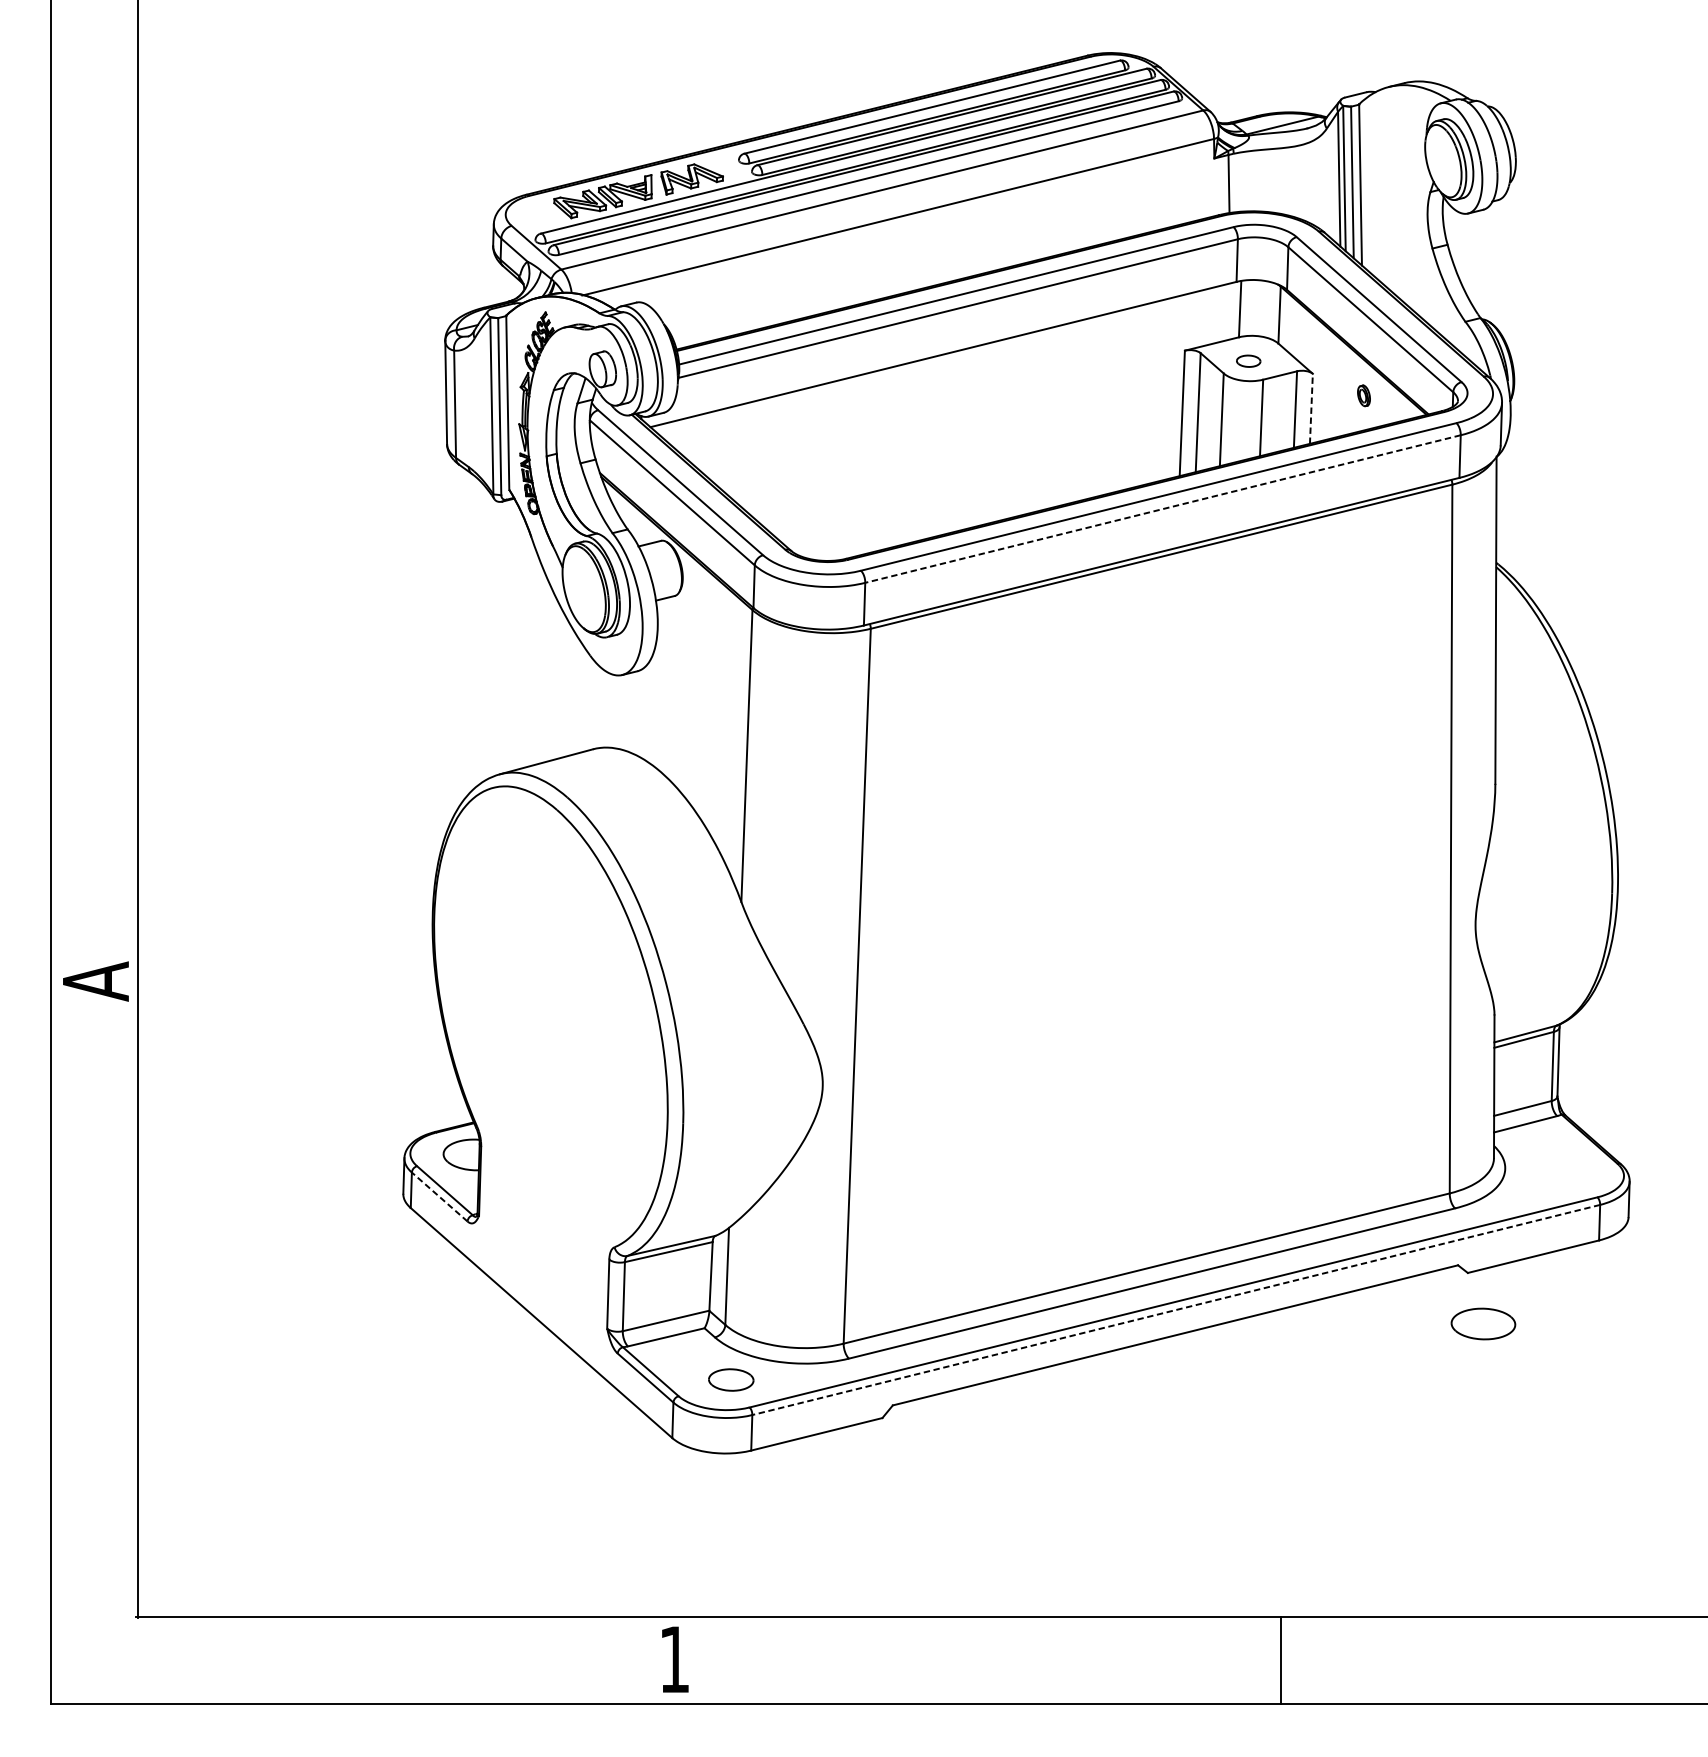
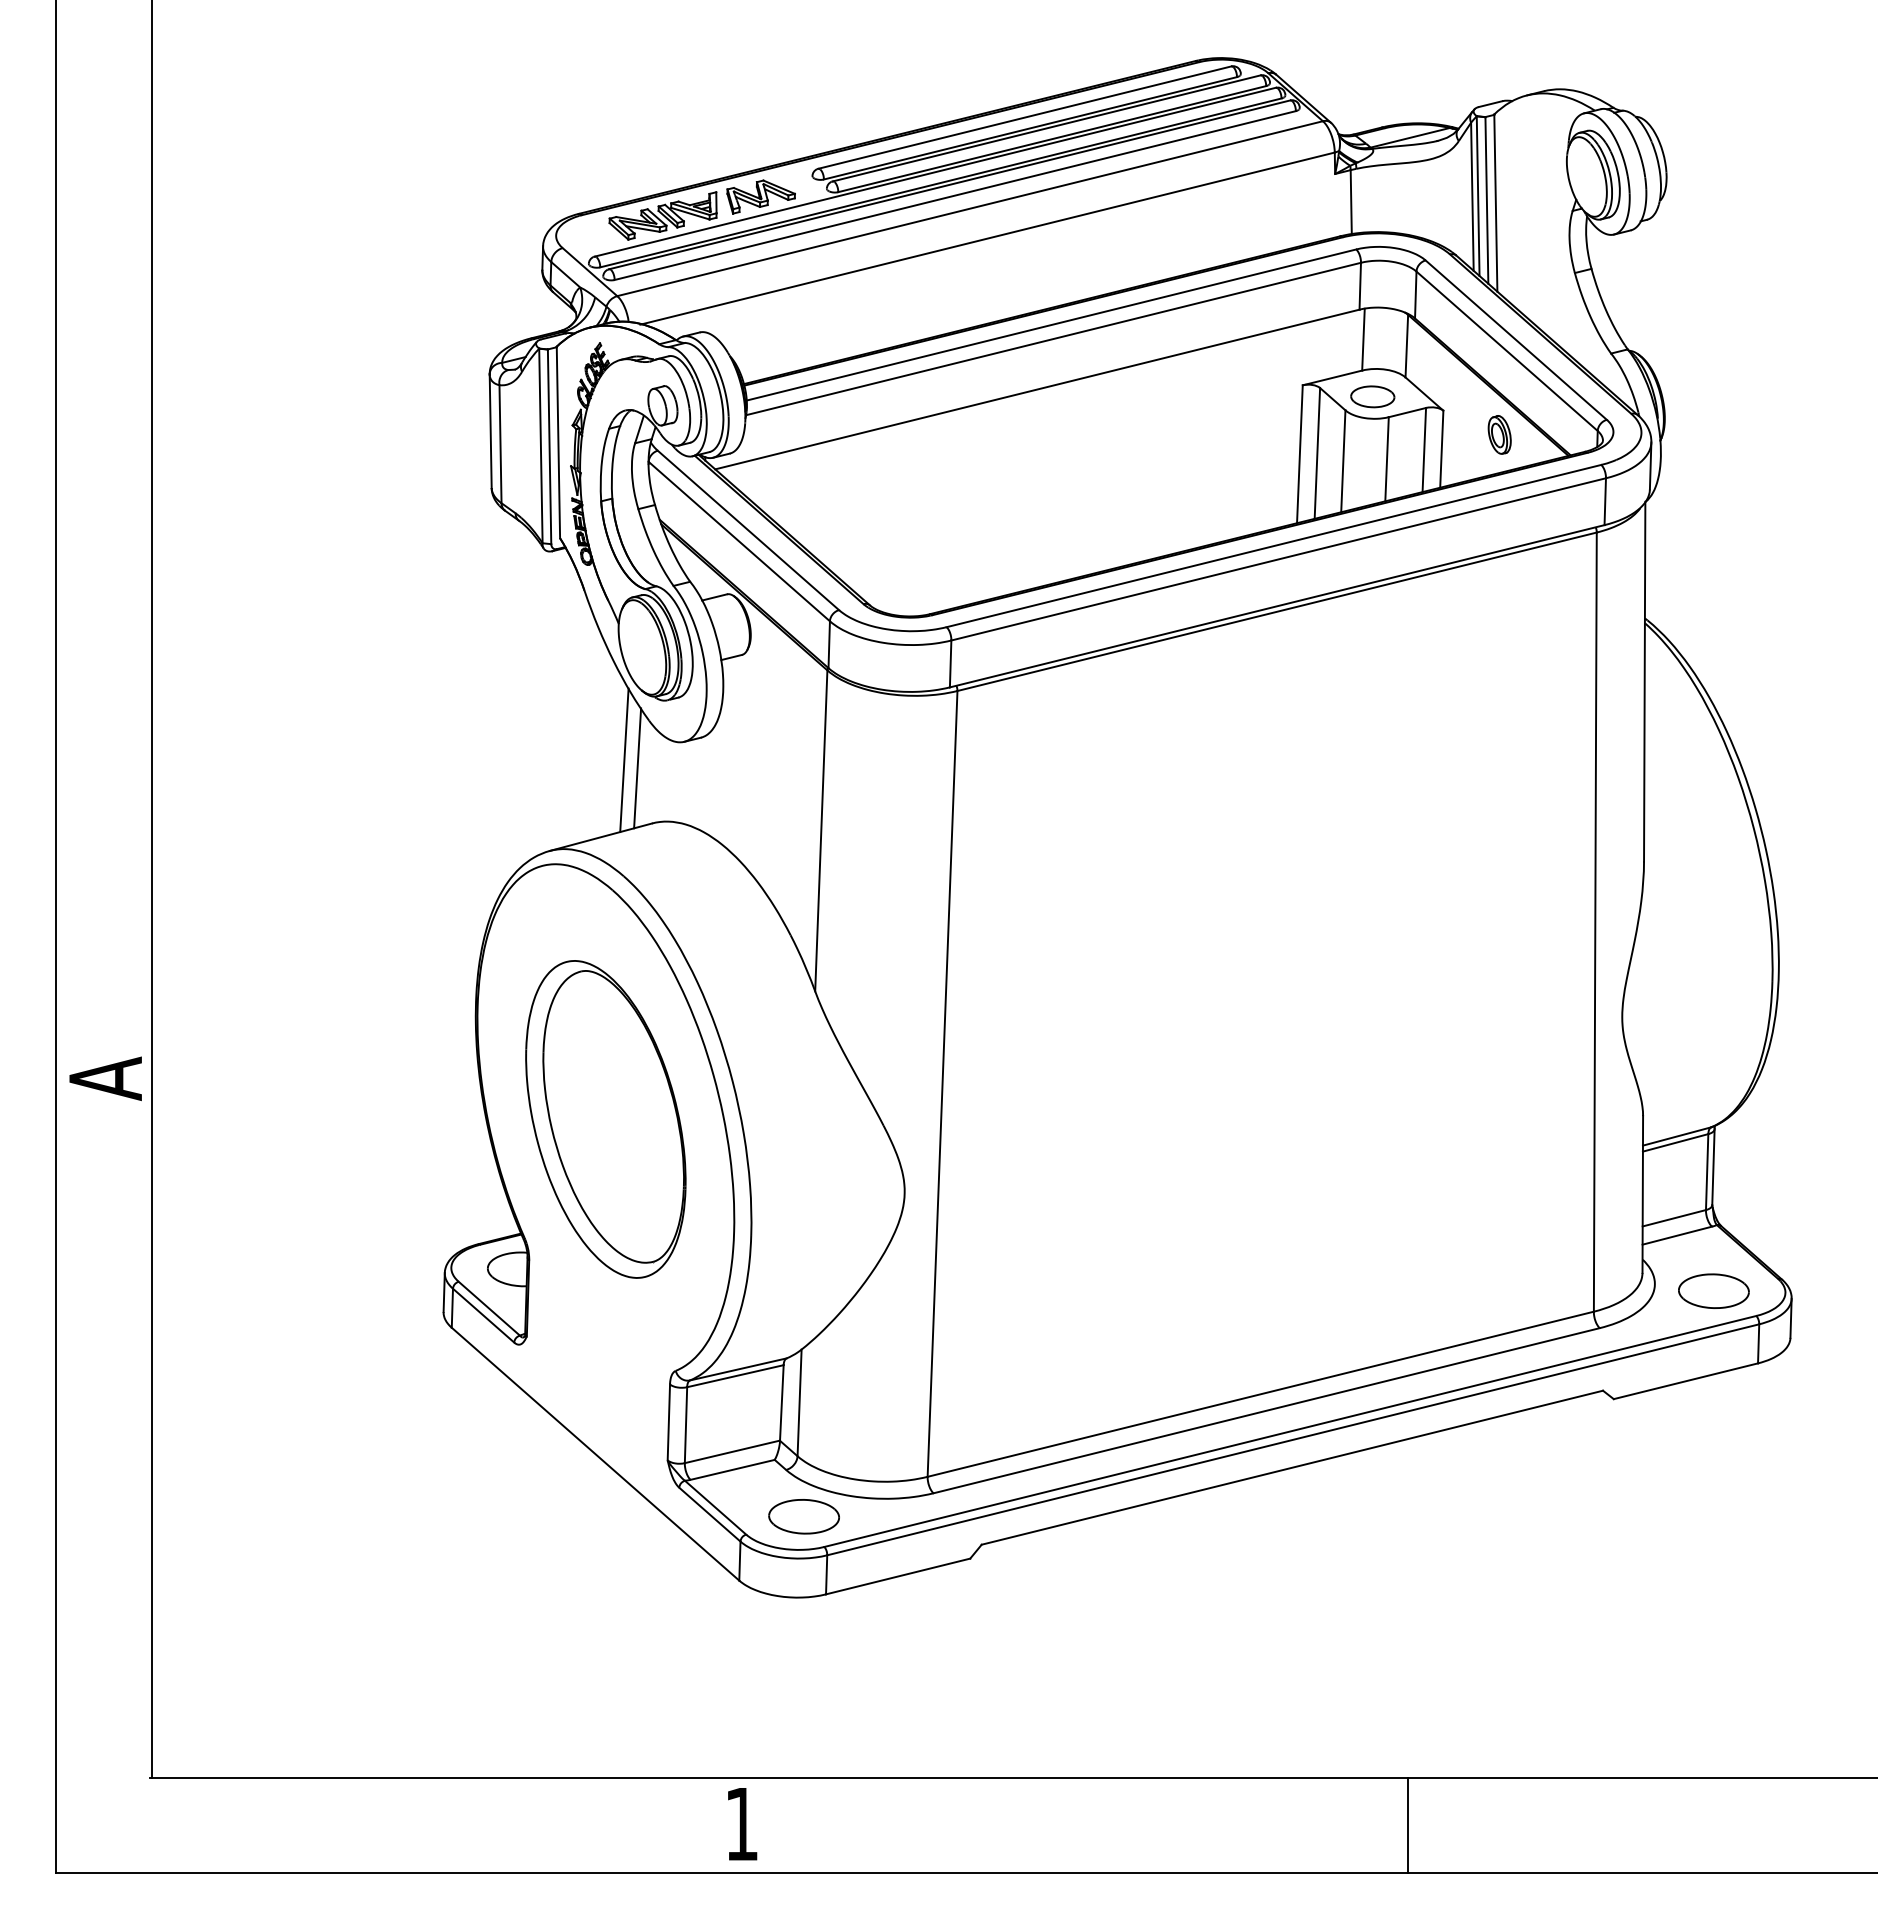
part: (1248, 360) -> (1372, 396), size x1.67
part: (1363, 395) -> (1499, 434), size x1.67
line: (1311, 409) -> (1441, 449), dashed -> solid
line: (1162, 509) -> (1278, 559), dashed -> solid
line: (567, 692) -> (624, 760), added
line: (579, 699) -> (637, 768), added
part: (550, 1018) -> (605, 1119), added
line: (439, 1196) -> (483, 1315), dashed -> solid
line: (1175, 1309) -> (1292, 1439), dashed -> solid
part: (1483, 1323) -> (1713, 1290), moved
part: (730, 1379) -> (803, 1516), size x1.43

